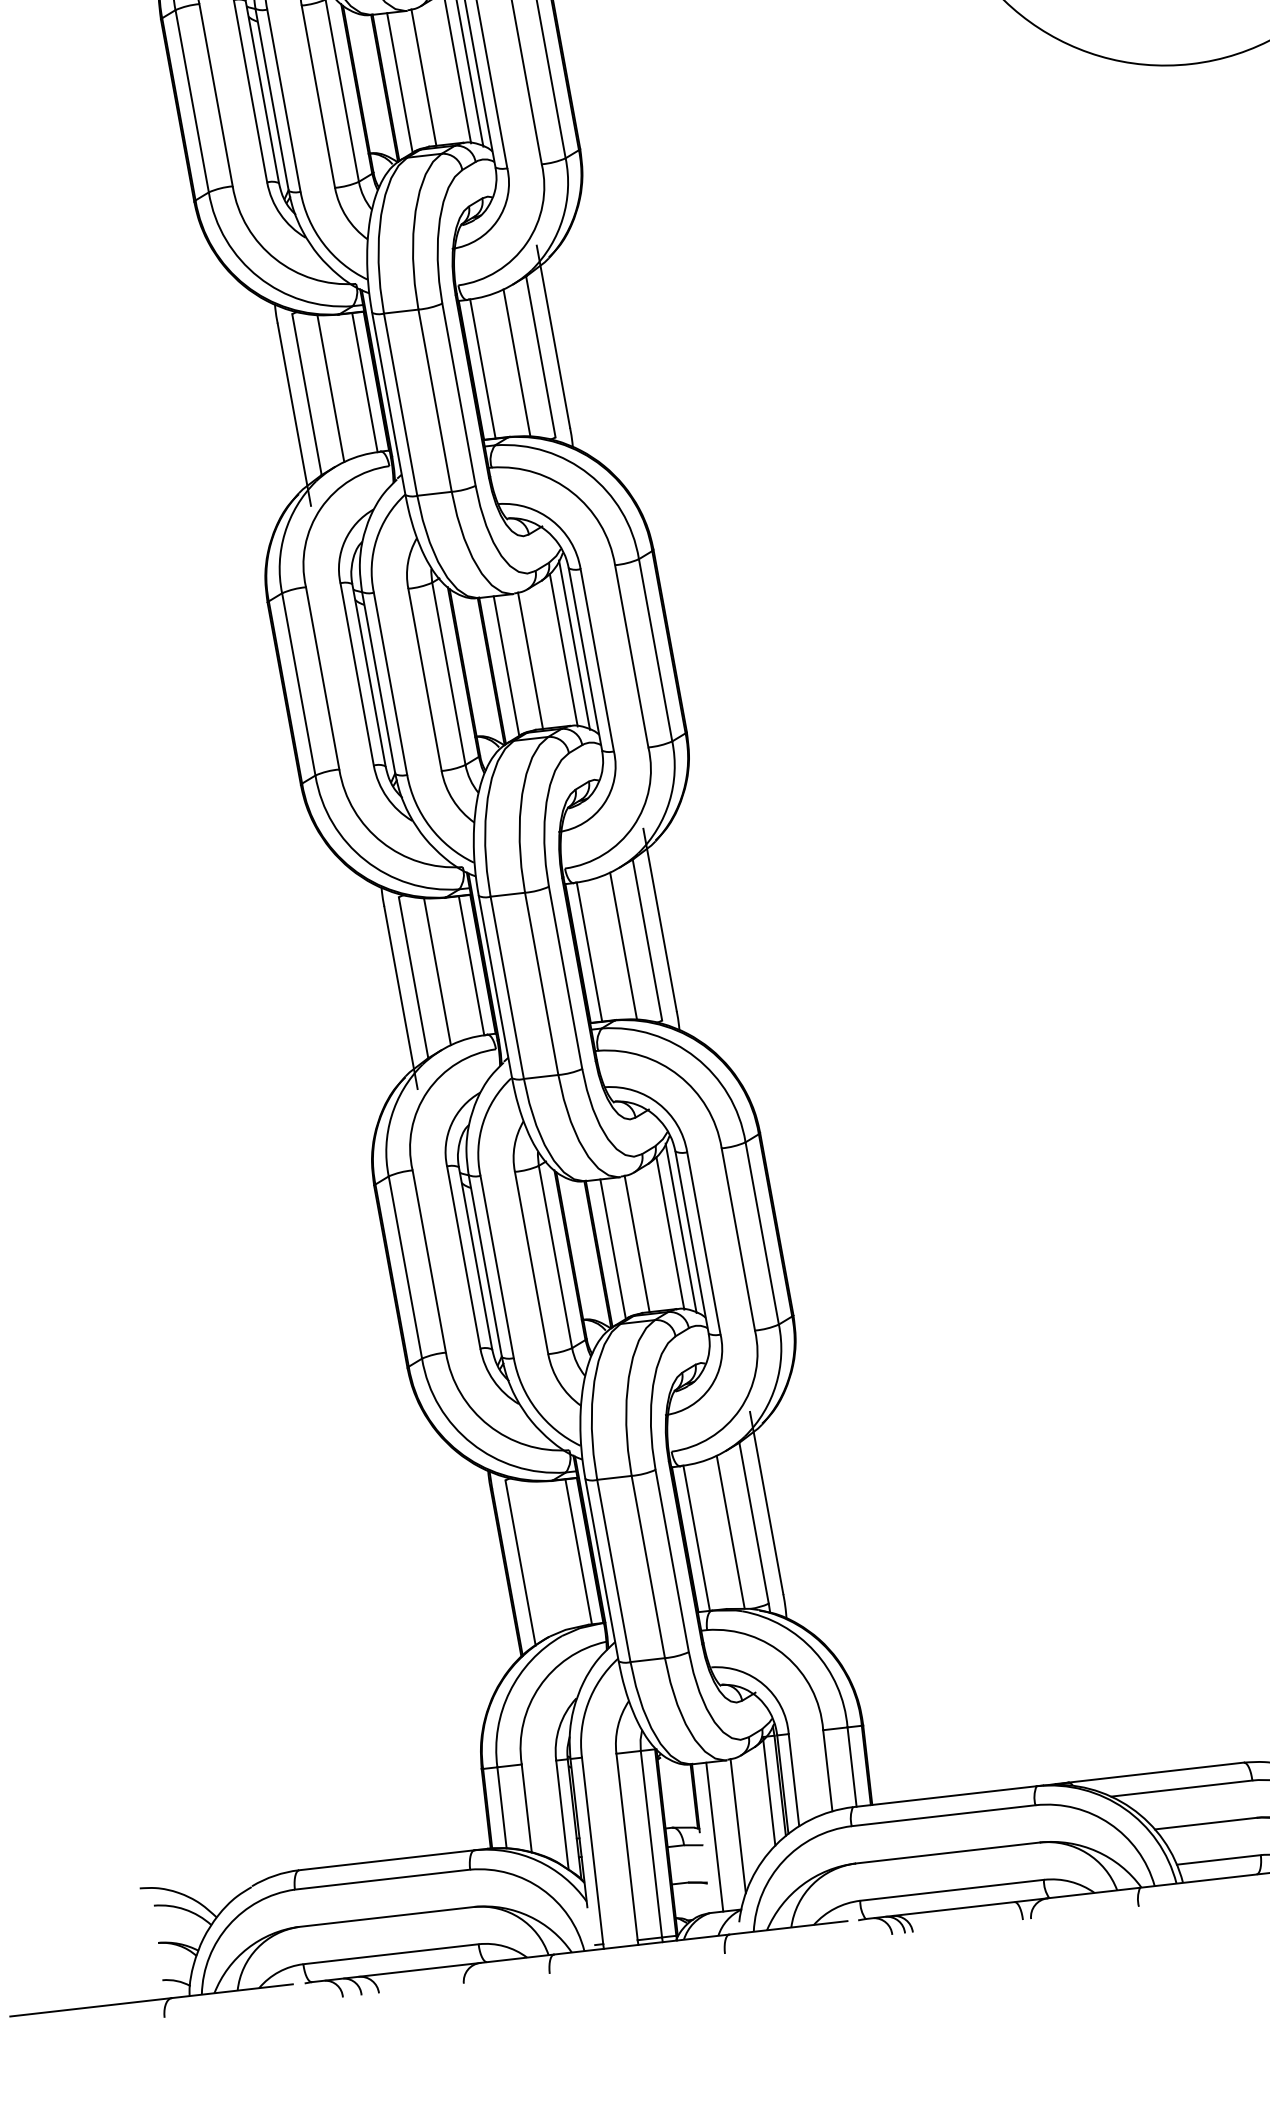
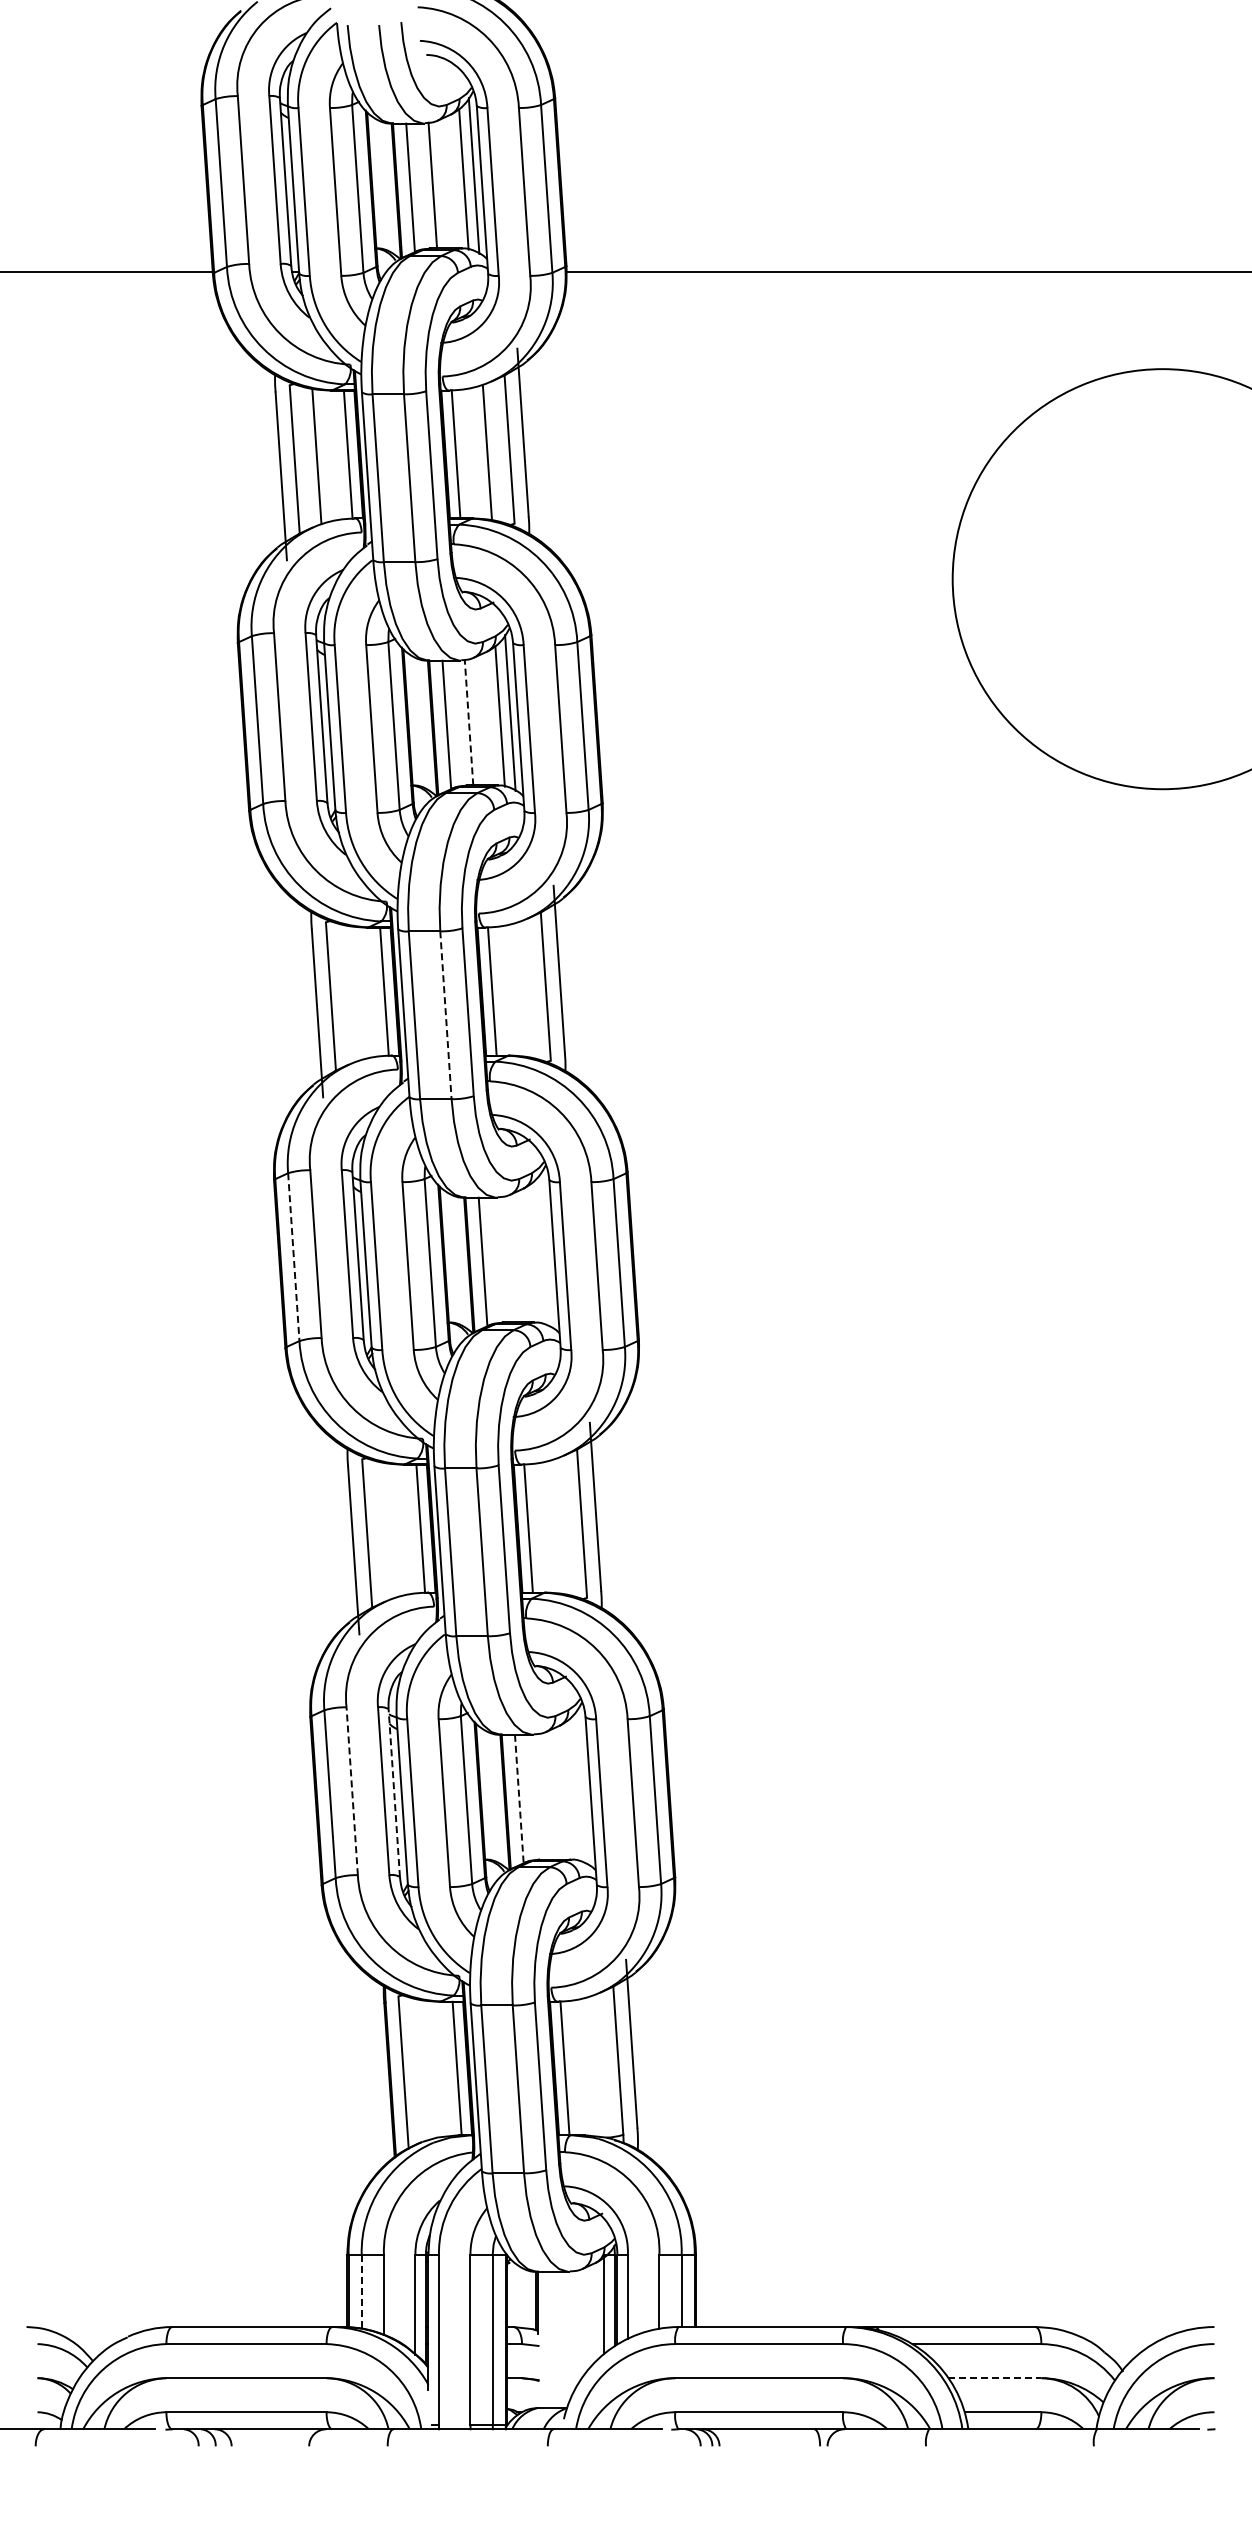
line: (424, 77) -> (469, 722), solid -> dashed
line: (516, 362) -> (523, 989), removed
line: (330, 388) -> (352, 993), removed
line: (434, 401) -> (445, 1015), solid -> dashed
line: (574, 645) -> (546, 1250), removed
line: (563, 650) -> (536, 1253), removed
line: (530, 660) -> (505, 1259), removed
line: (298, 684) -> (293, 1257), solid -> dashed
line: (623, 946) -> (559, 1526), removed
line: (436, 971) -> (388, 1530), removed
line: (680, 1228) -> (582, 1787), removed
line: (670, 1233) -> (572, 1790), removed
line: (637, 1243) -> (541, 1796), removed
line: (613, 1249) -> (519, 1799), solid -> dashed
line: (475, 1257) -> (394, 1792), solid -> dashed
line: (429, 1260) -> (352, 1790), solid -> dashed
line: (730, 1532) -> (596, 2066), removed
line: (501, 1808) -> (361, 2292), solid -> dashed
line: (1206, 1823) -> (995, 2378), solid -> dashed
line: (737, 1826) -> (572, 2332), removed
line: (714, 1836) -> (550, 2339), removed

